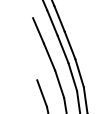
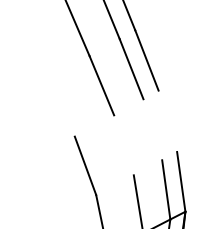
line: (79, 73) -> (167, 121), removed
line: (72, 77) -> (152, 130), removed
line: (59, 83) -> (123, 143), removed

